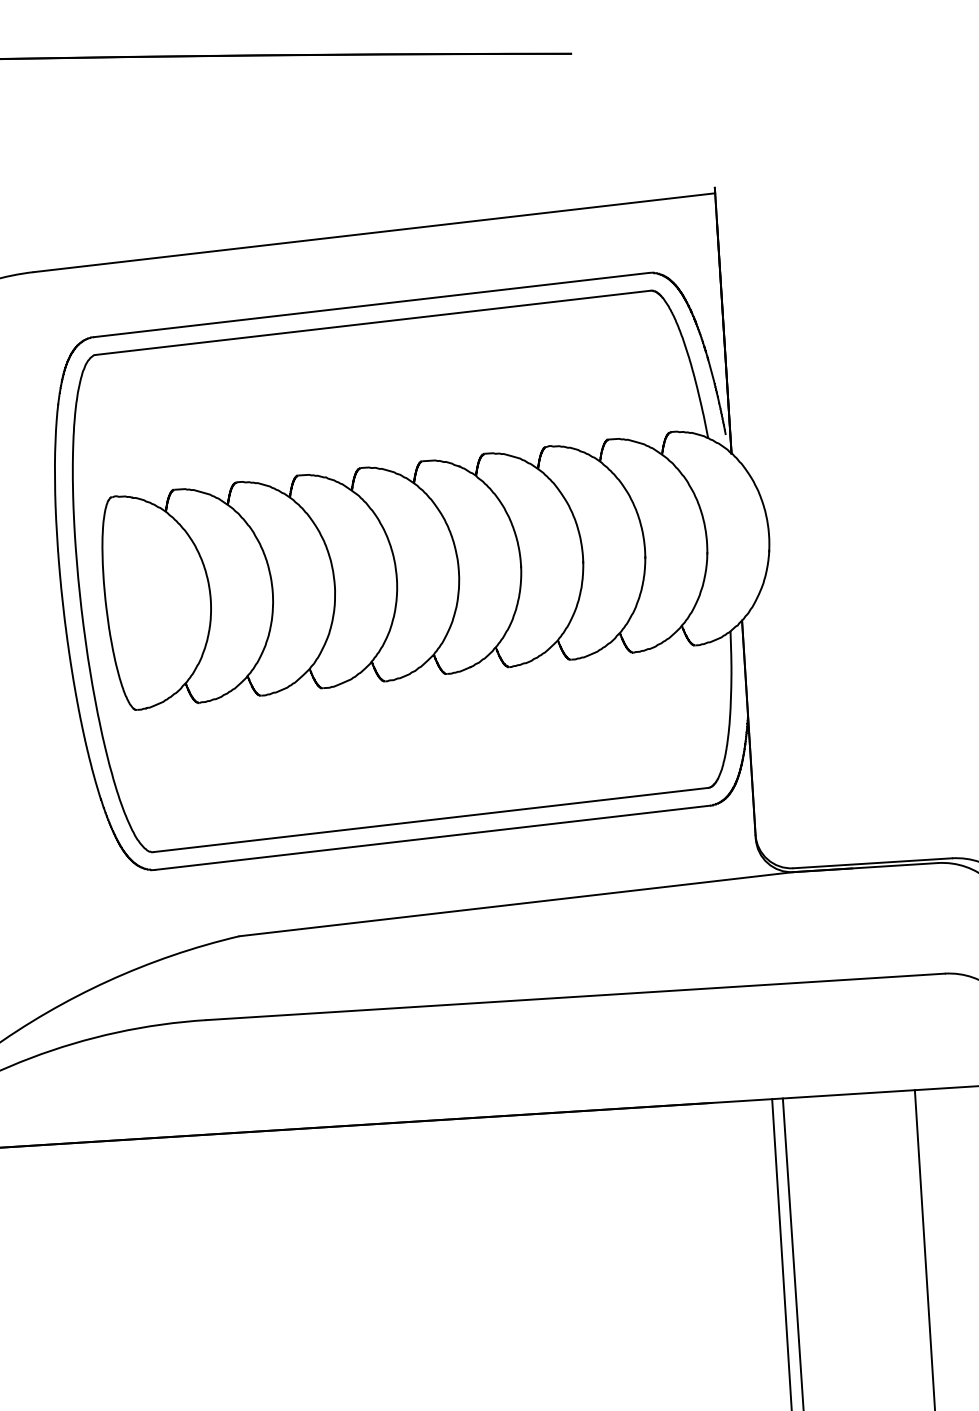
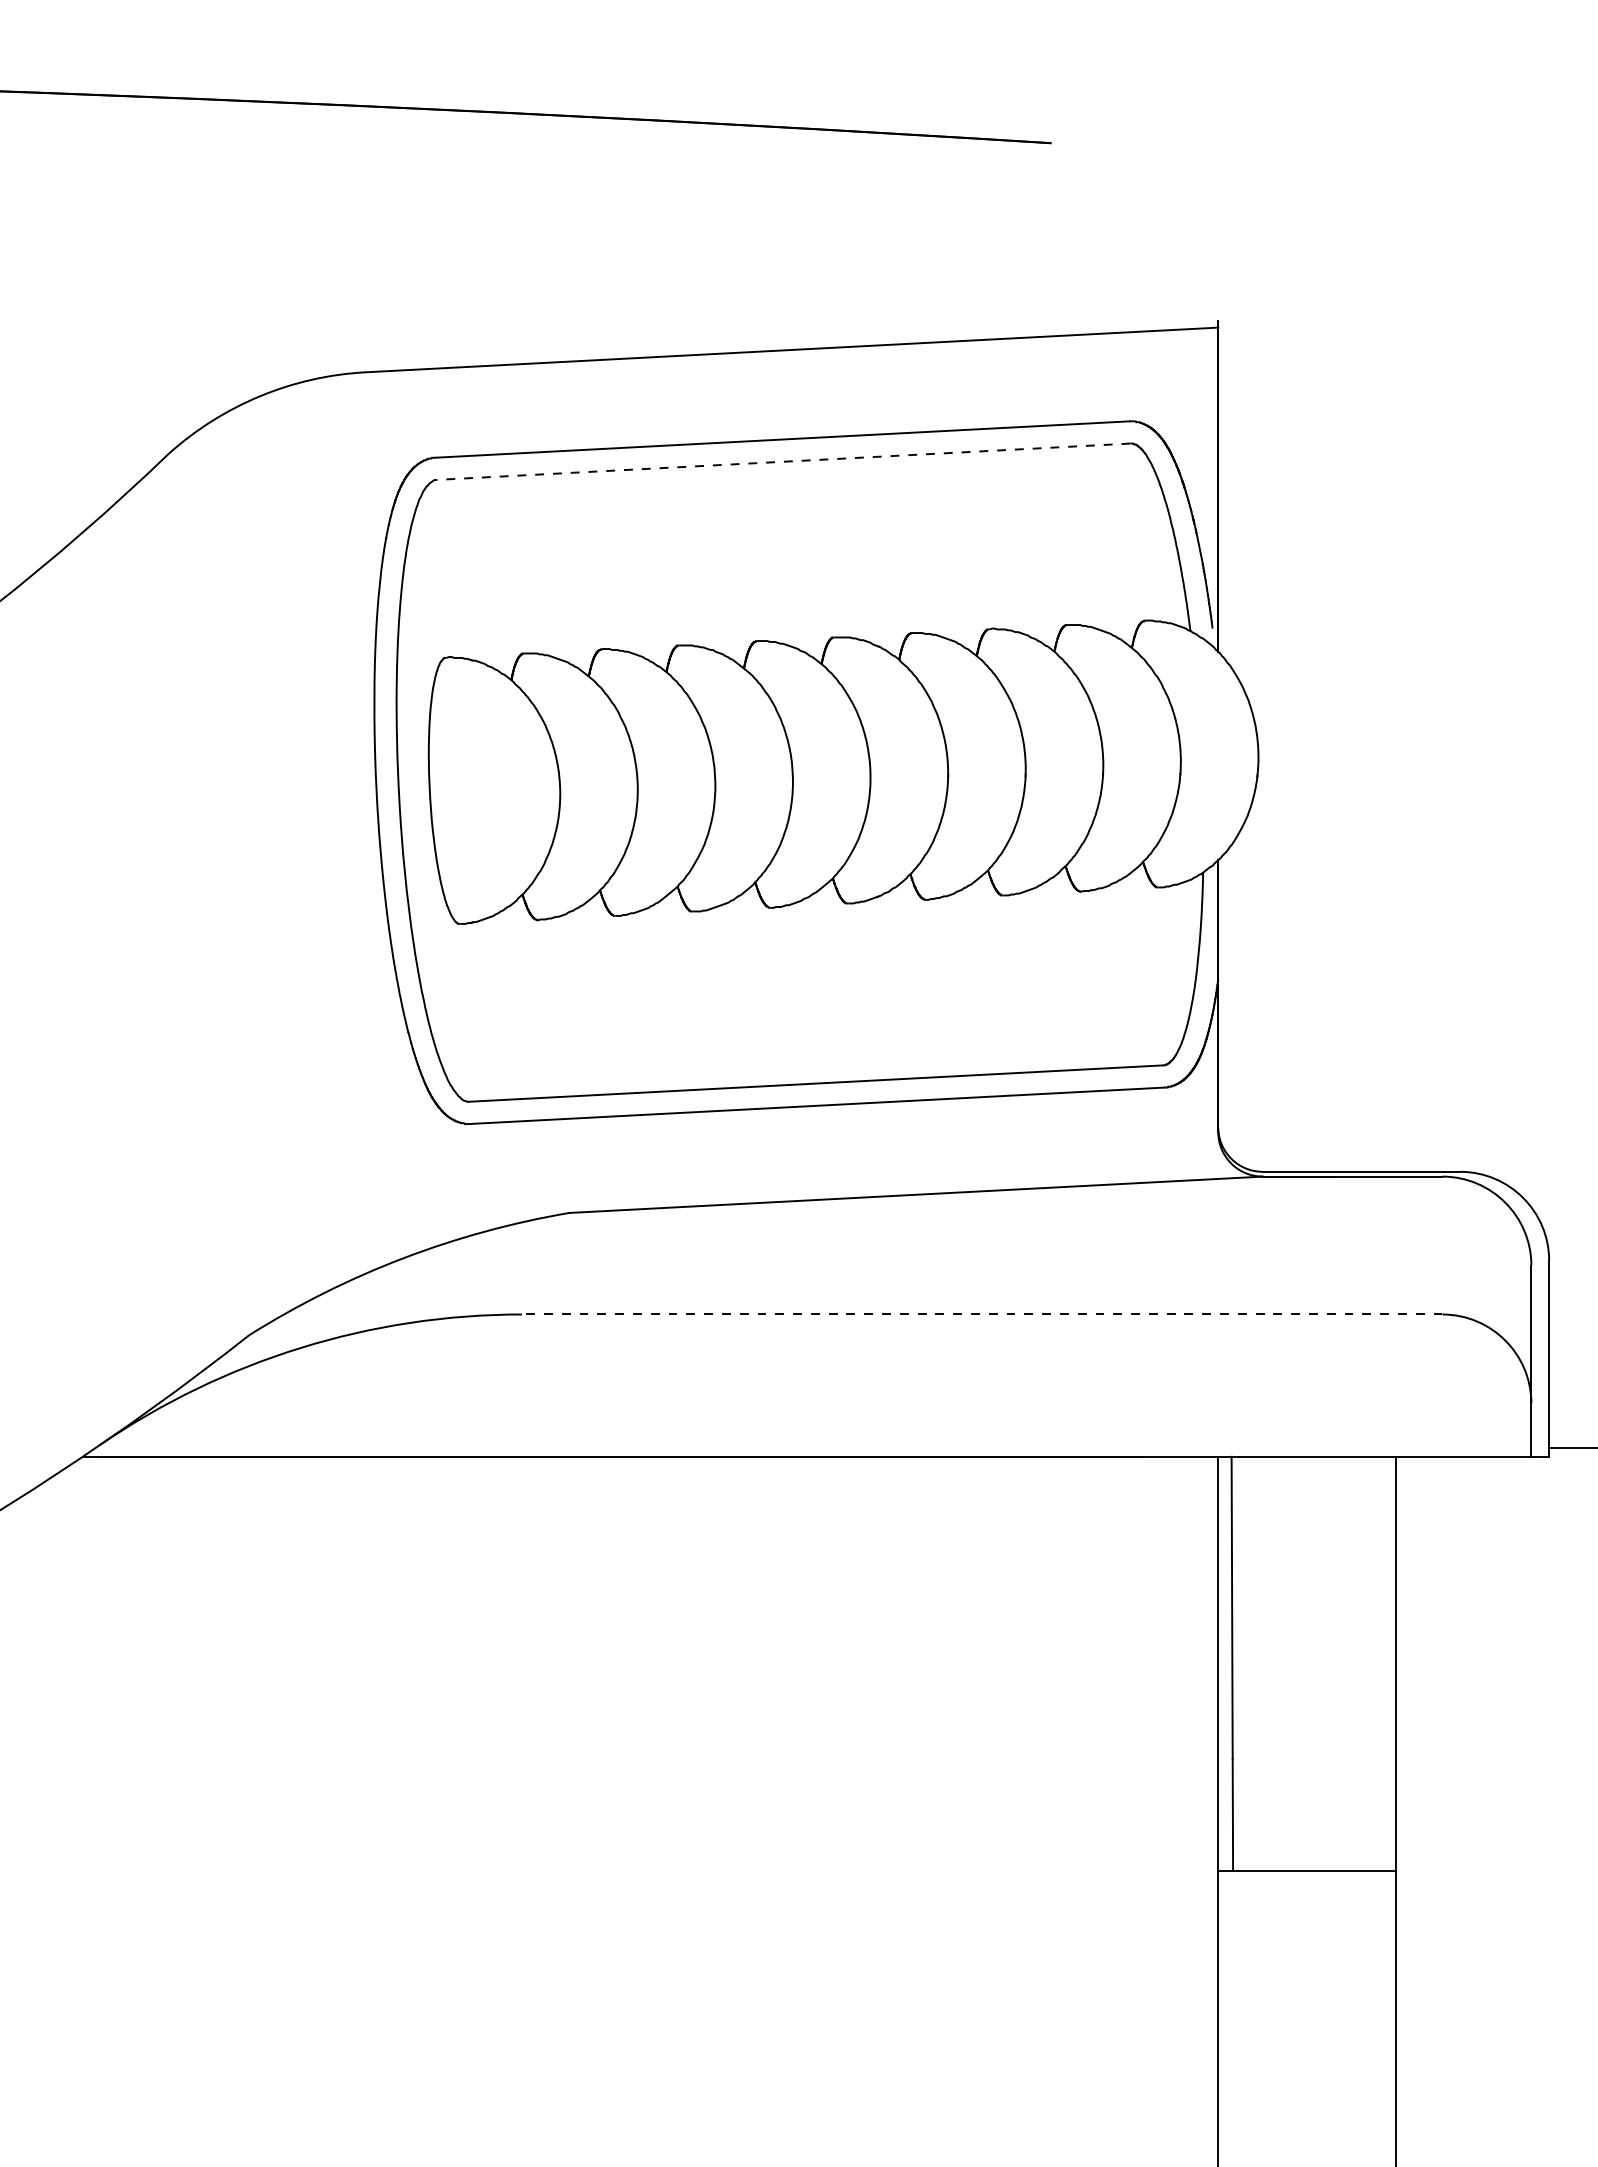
line: (373, 322) -> (783, 461), solid -> dashed
line: (575, 996) -> (981, 1314), solid -> dashed

